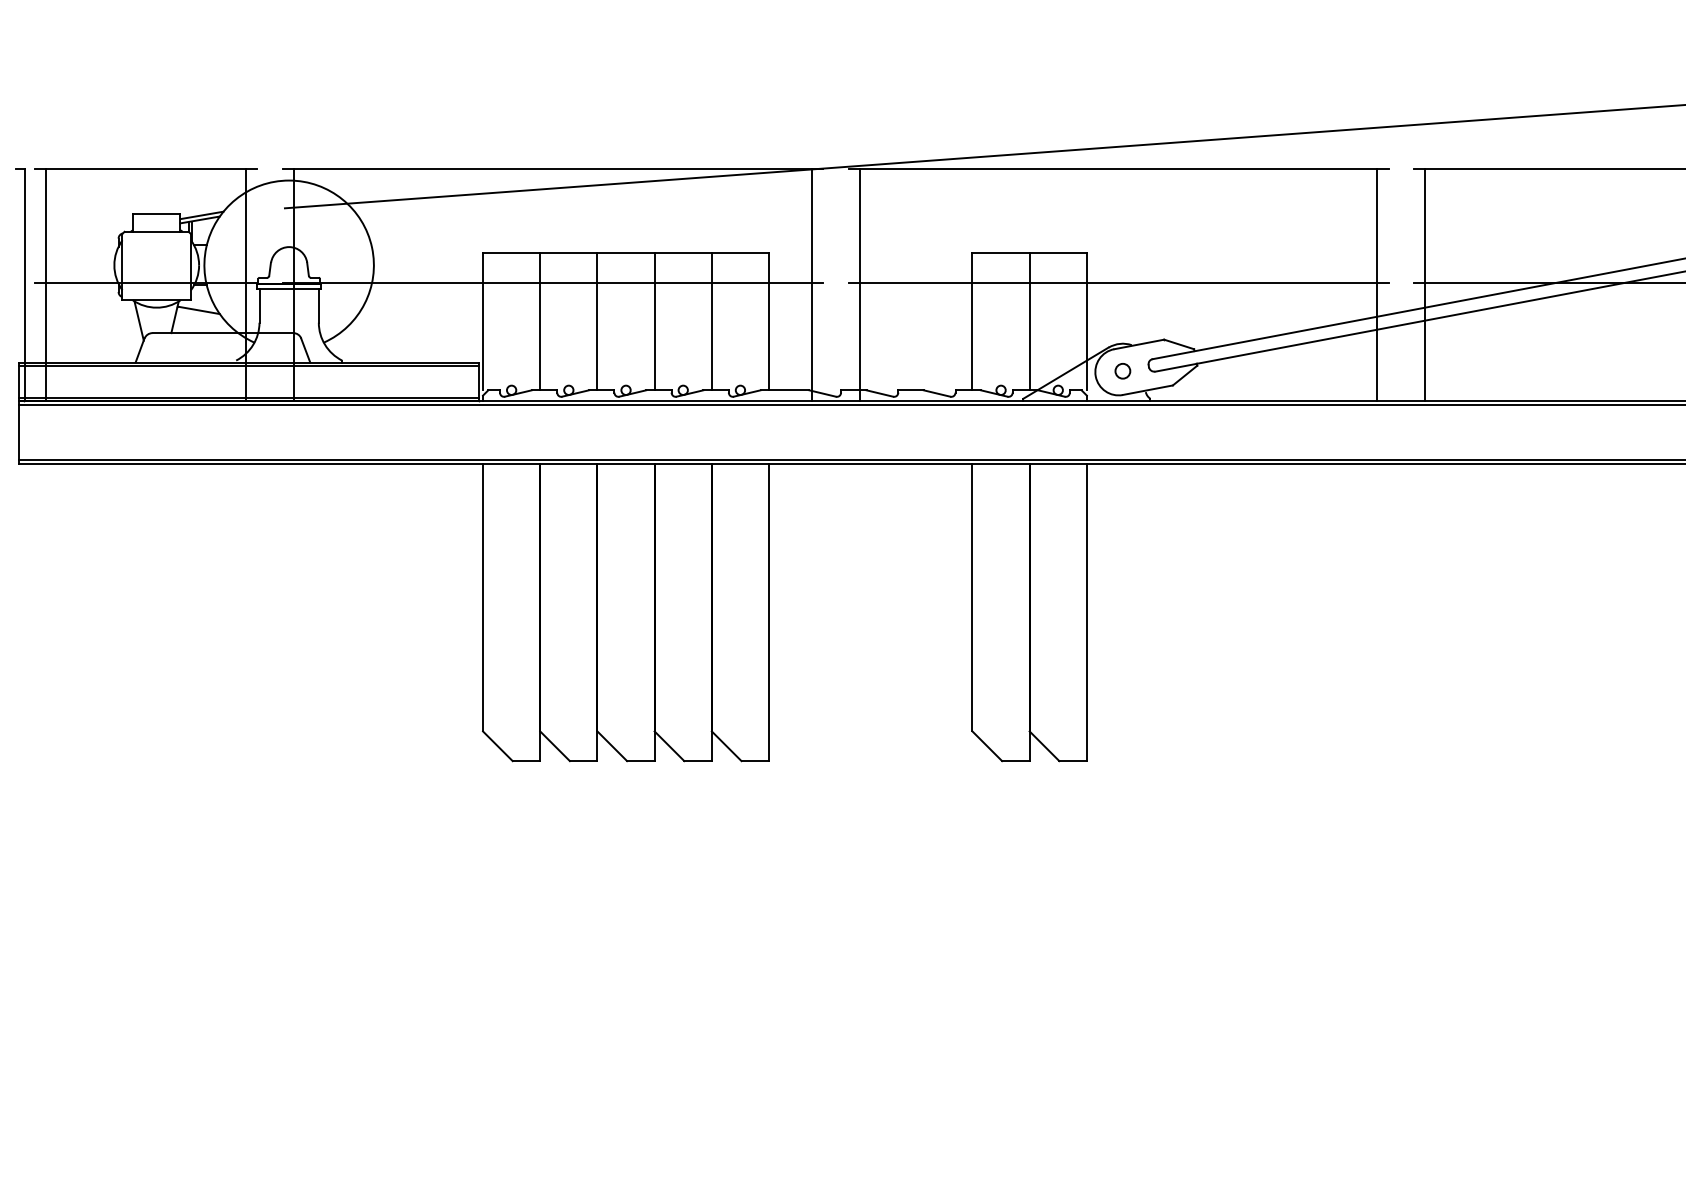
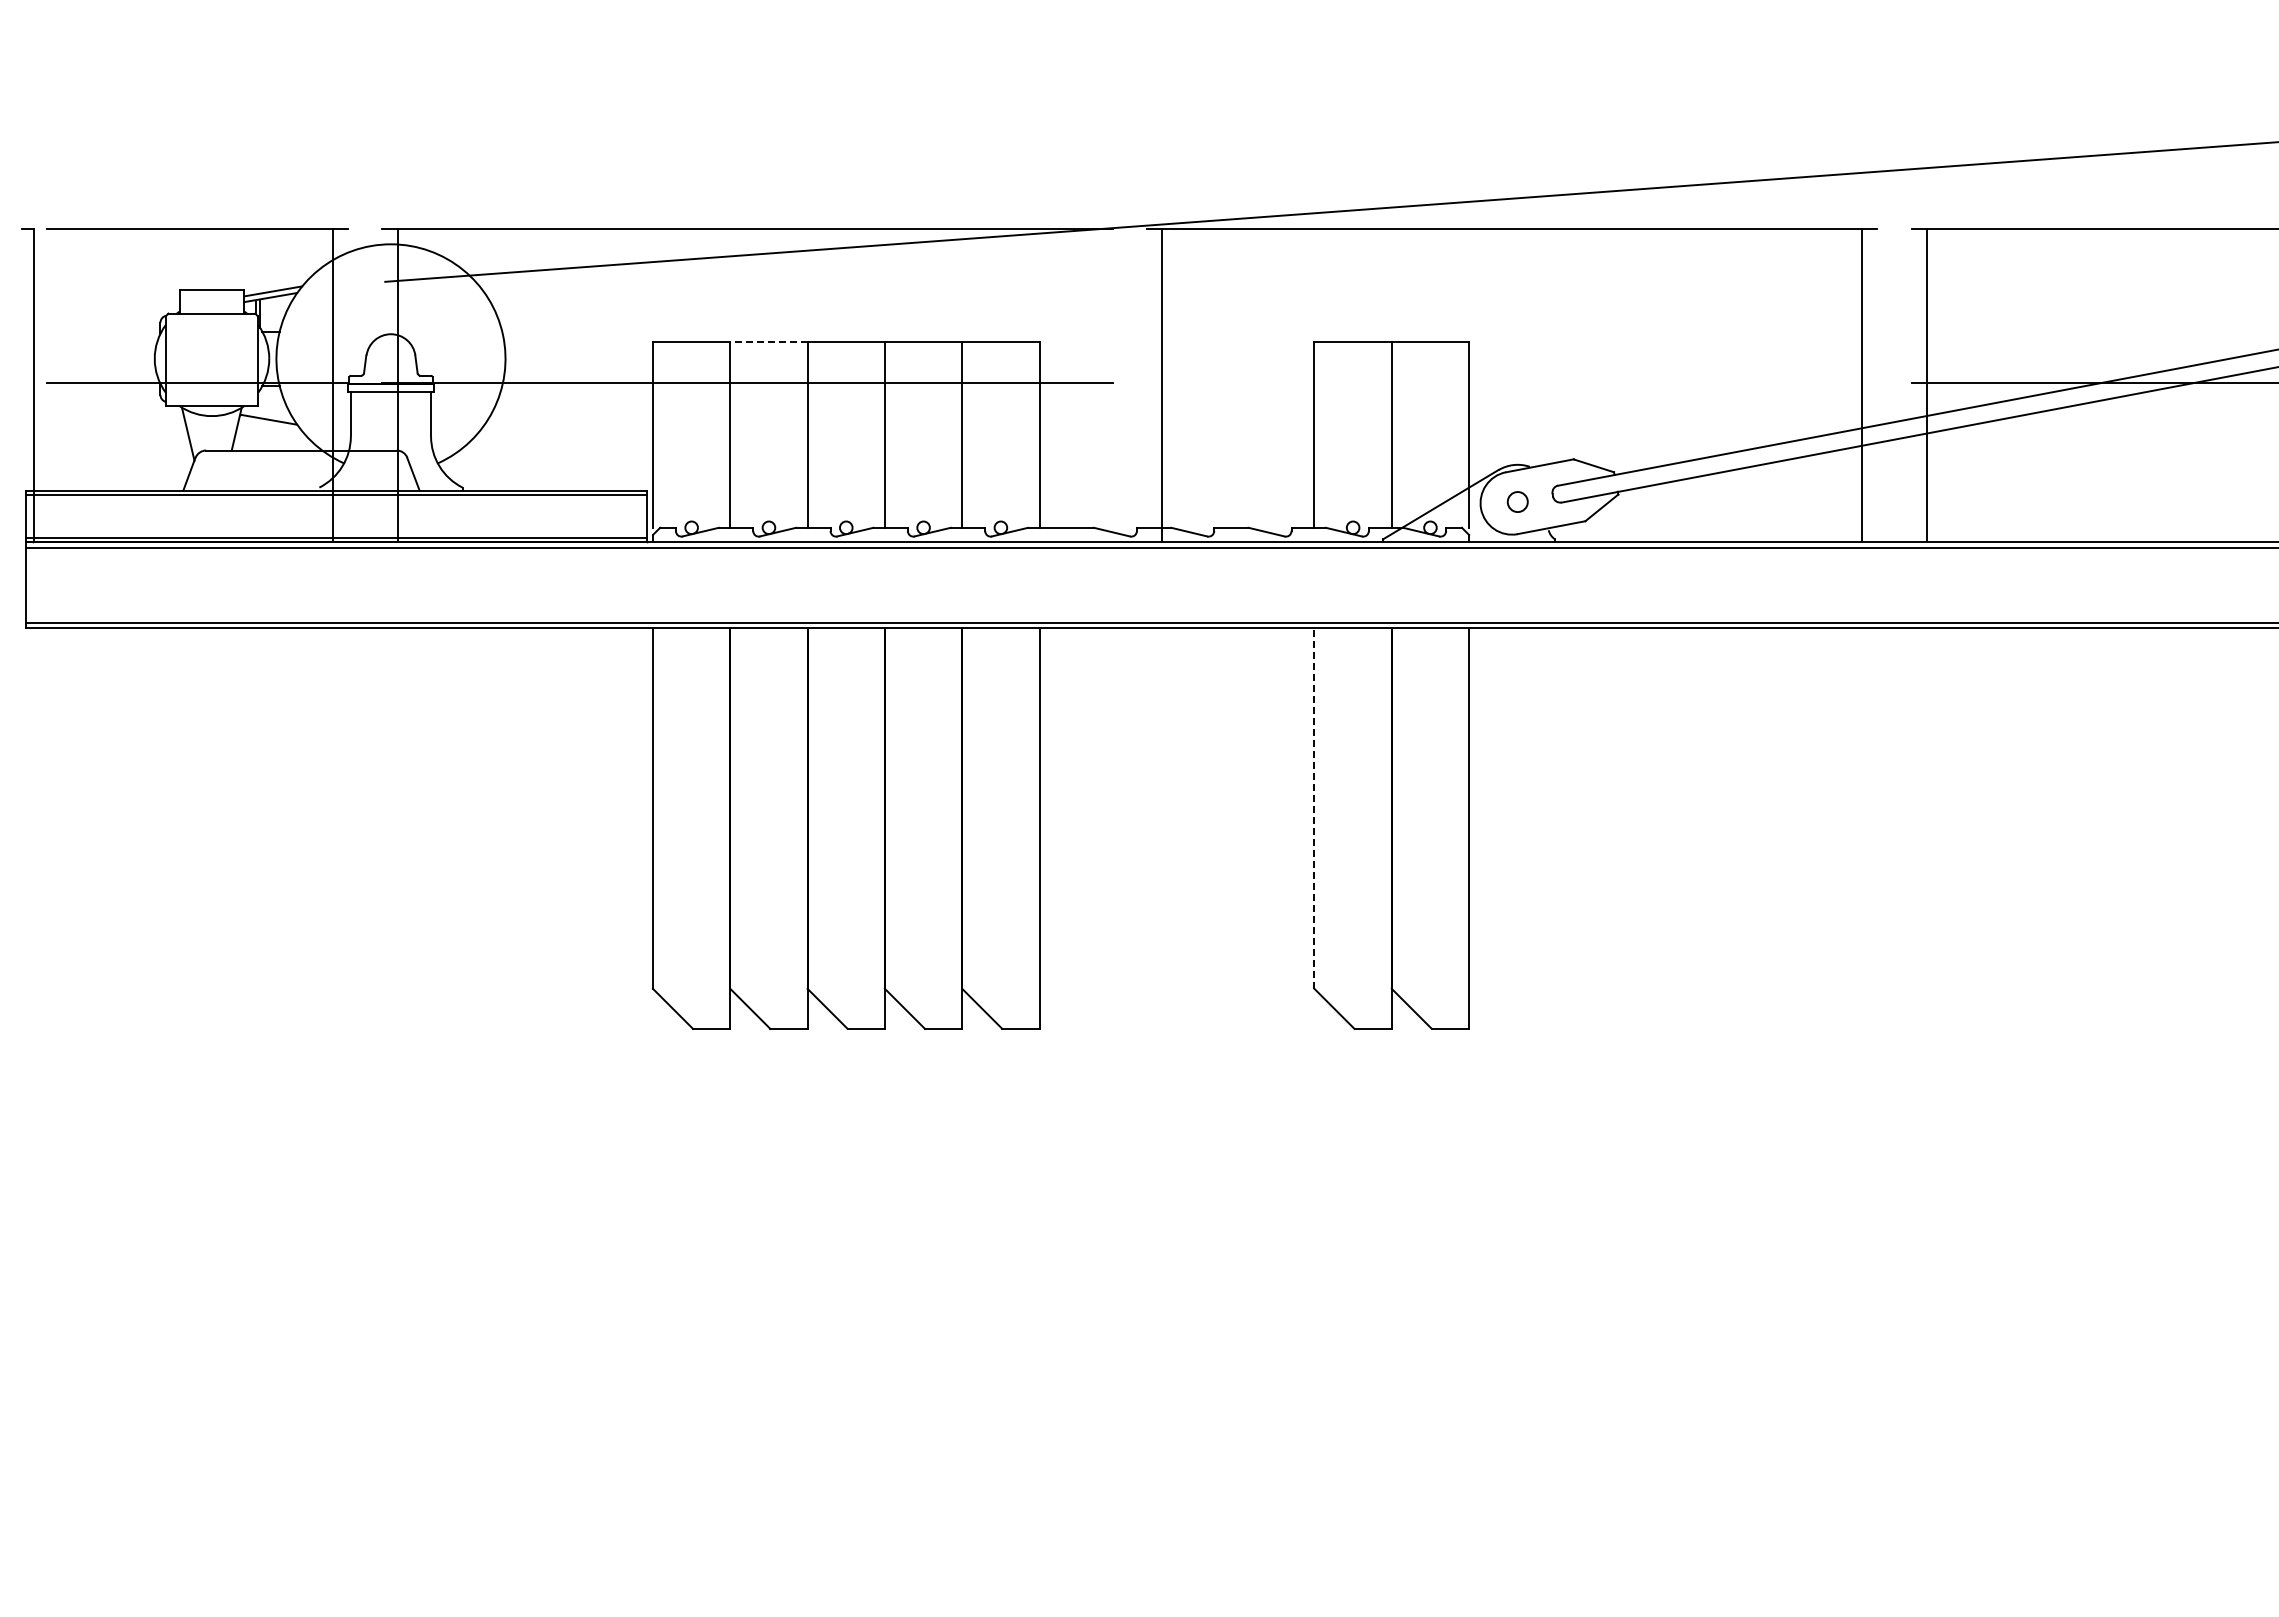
line: (568, 252) -> (768, 341), solid -> dashed
line: (1118, 283) -> (1511, 383), removed
line: (46, 285) -> (62, 385), removed
line: (811, 285) -> (1097, 385), removed
line: (972, 597) -> (1314, 807), solid -> dashed

